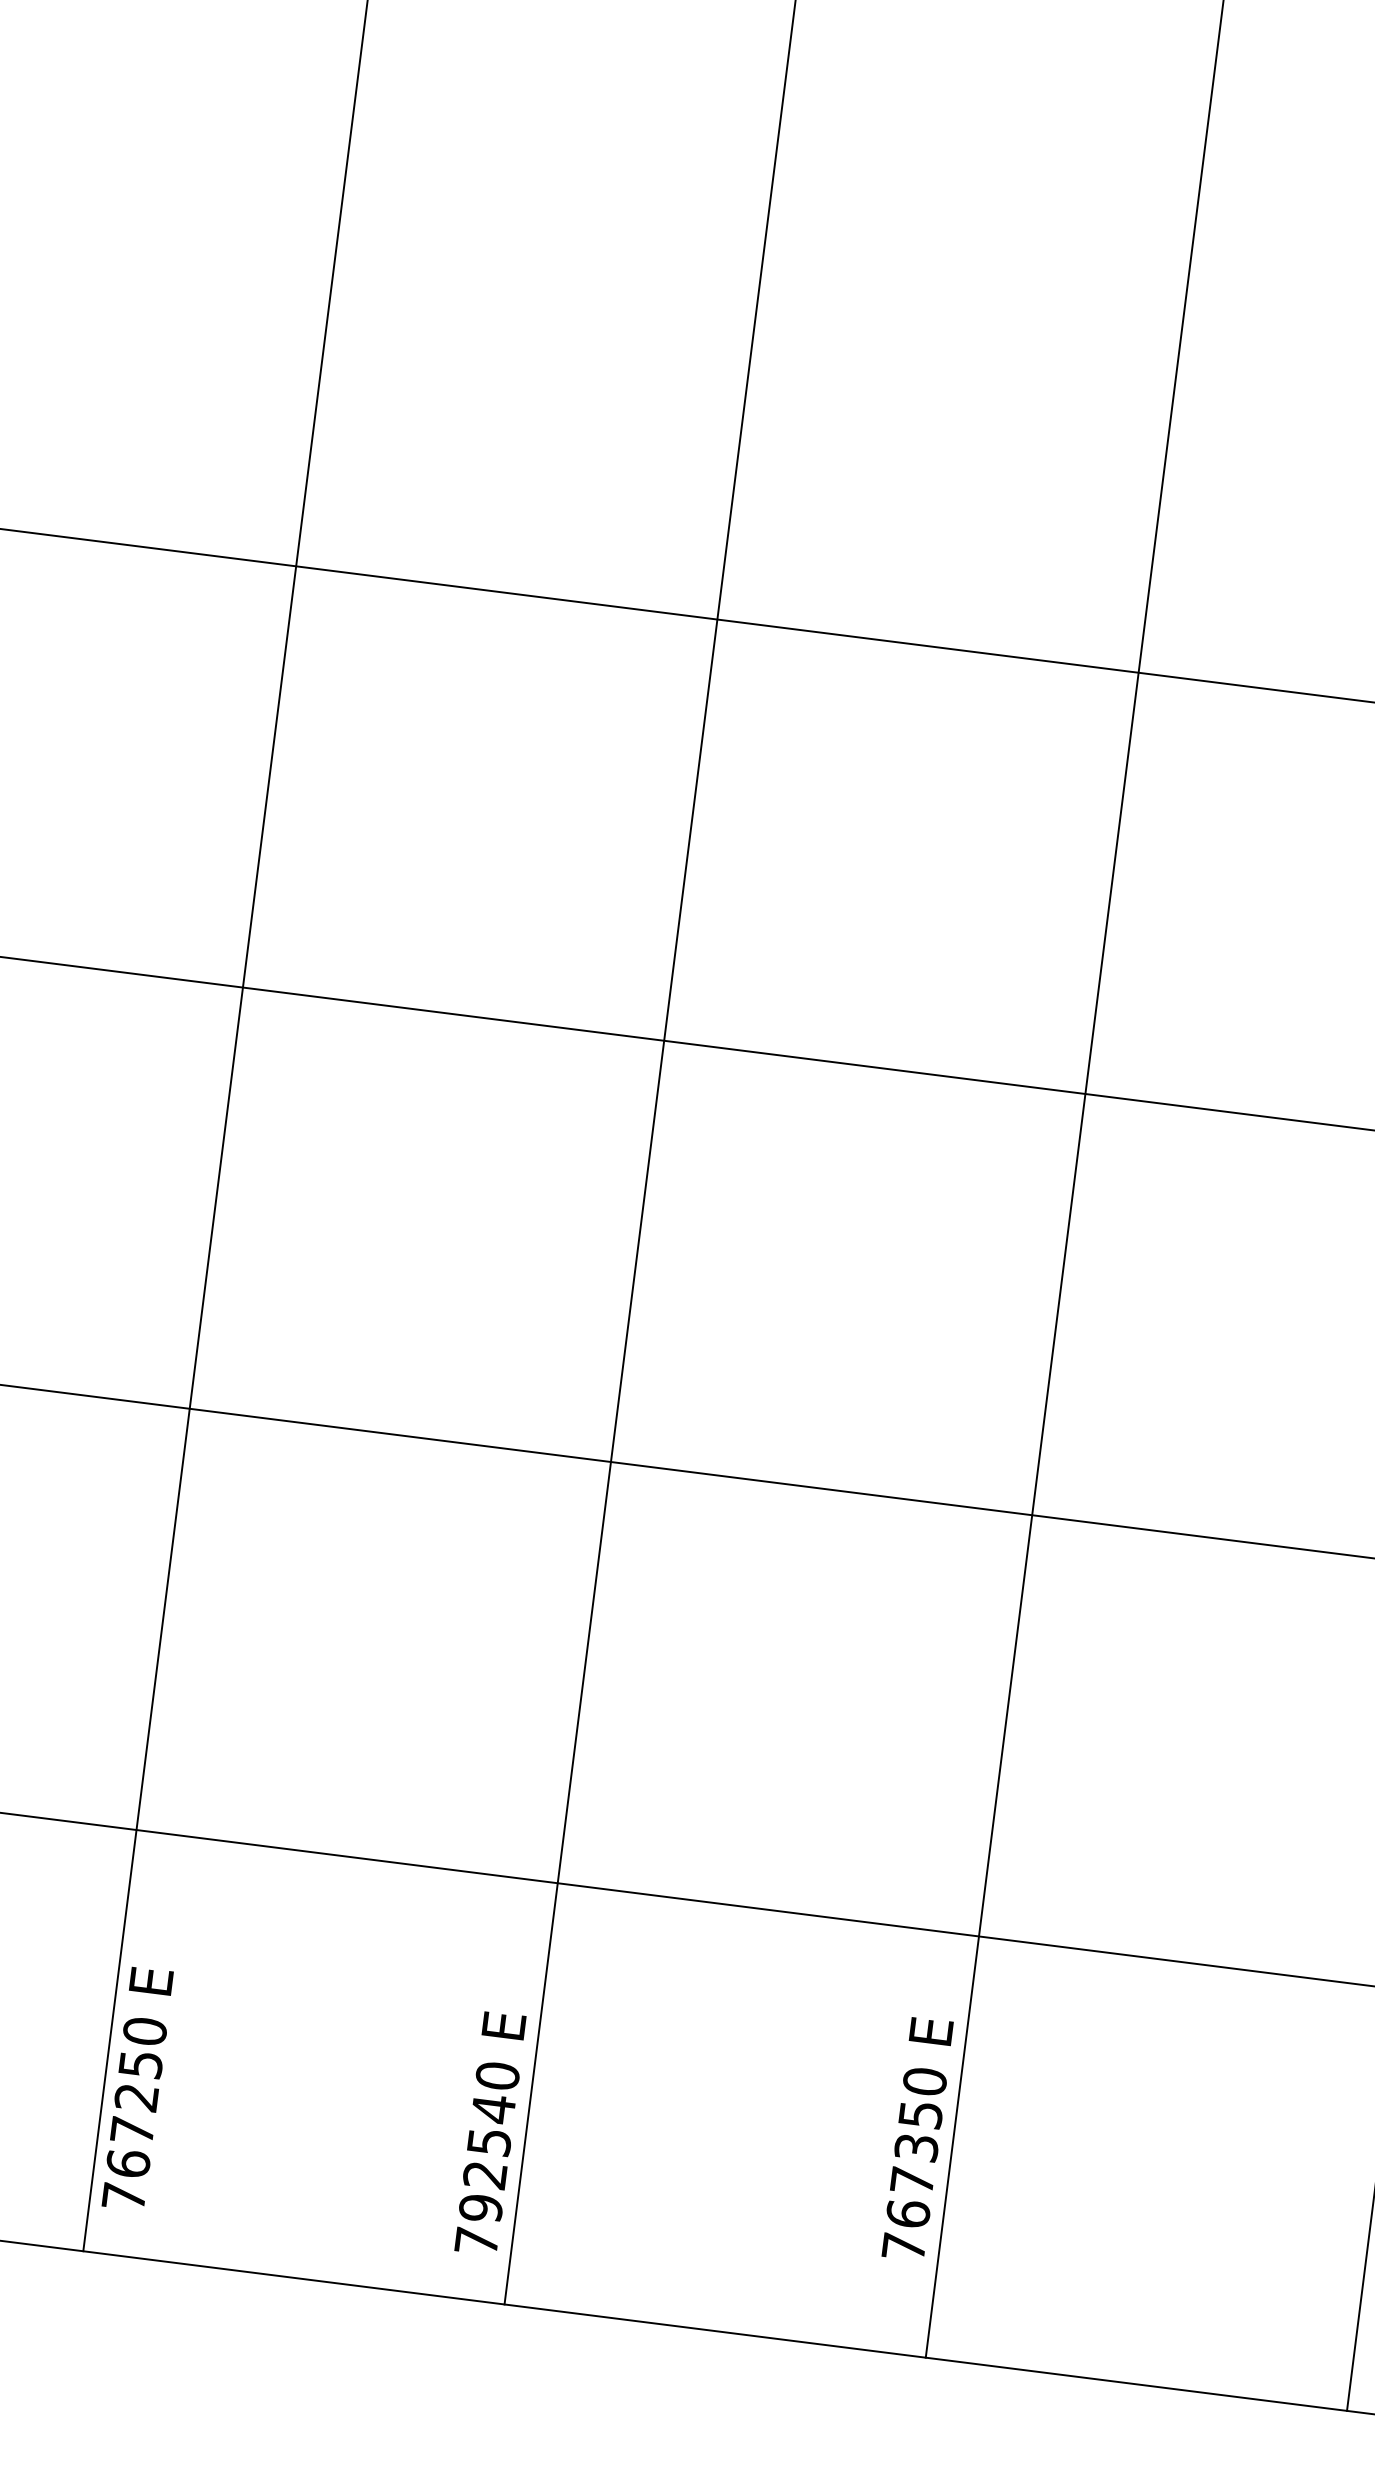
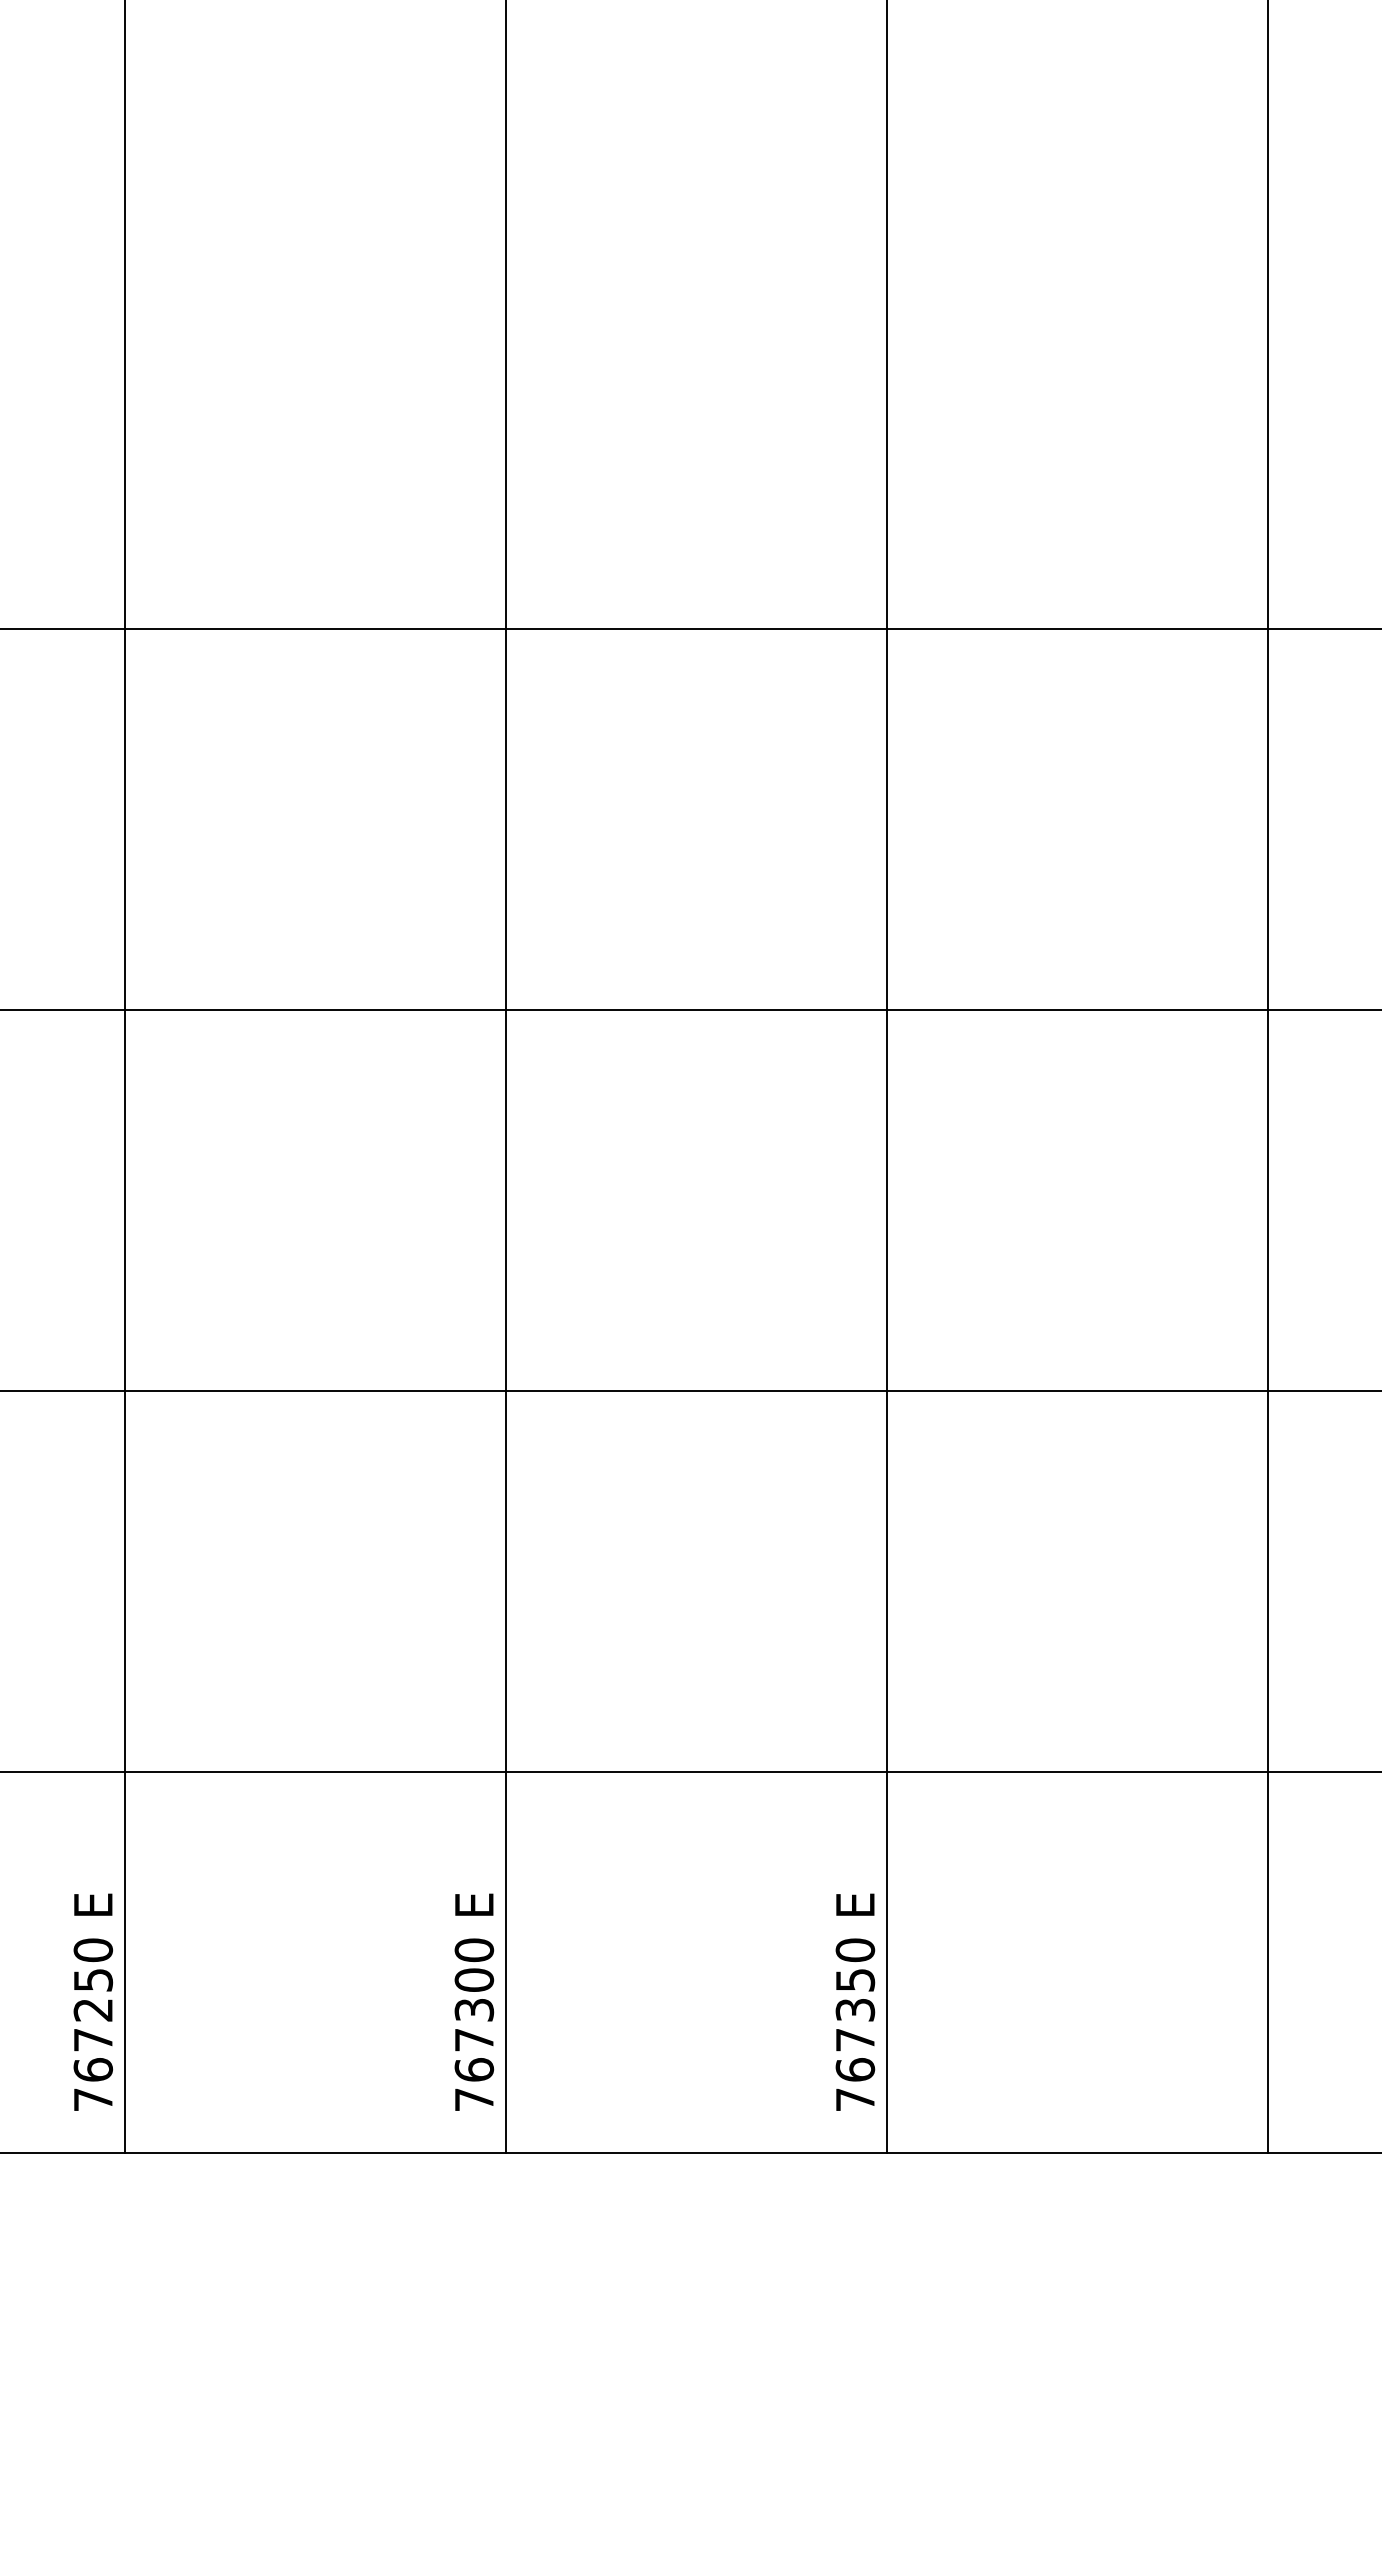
text: (136, 2087) -> (92, 2001), moved
text: (917, 2138) -> (855, 2001), moved
text: (487, 2158) -> (474, 2024), 792540 -> 767300

